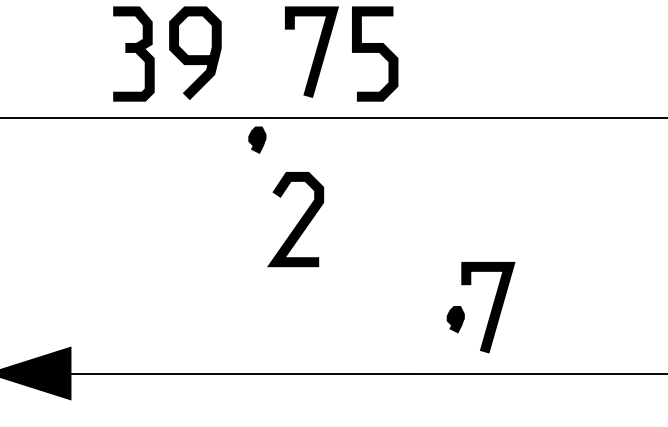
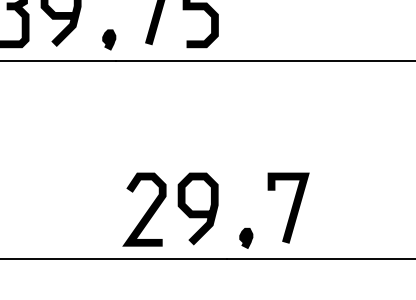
part: (257, 139) -> (109, 39), moved
curve: (298, 221) -> (146, 211), moved
curve: (371, 310) -> (197, 210), added
part: (455, 319) -> (246, 238), moved

